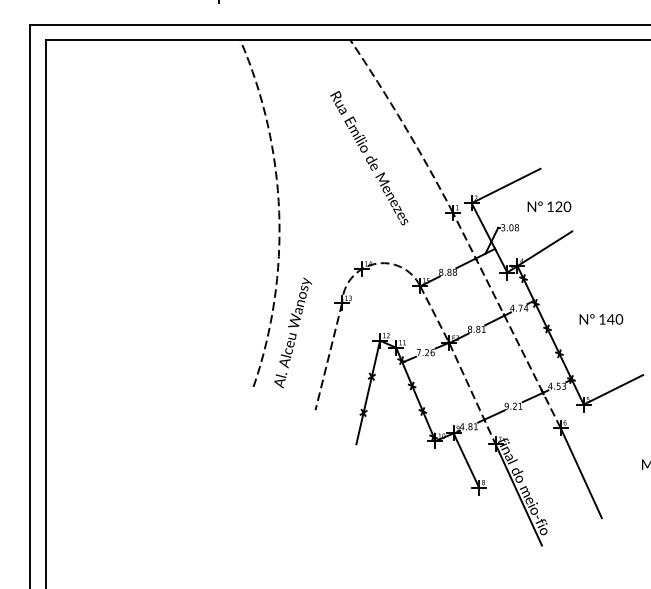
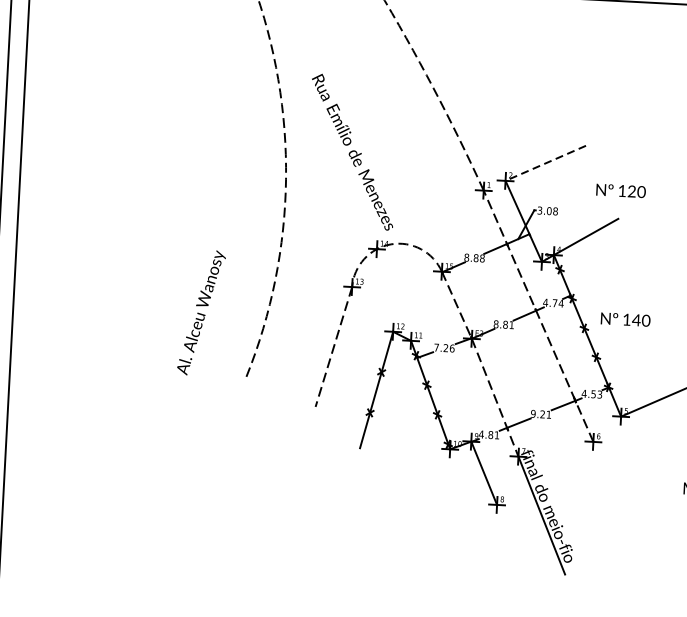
text: (369, 158) -> (352, 152), moved
line: (506, 186) -> (546, 163), solid -> dashed
text: (549, 206) -> (621, 190), moved
text: (601, 319) -> (625, 319), moved
text: (292, 332) -> (200, 312), moved
line: (580, 473) -> (613, 494), removed

